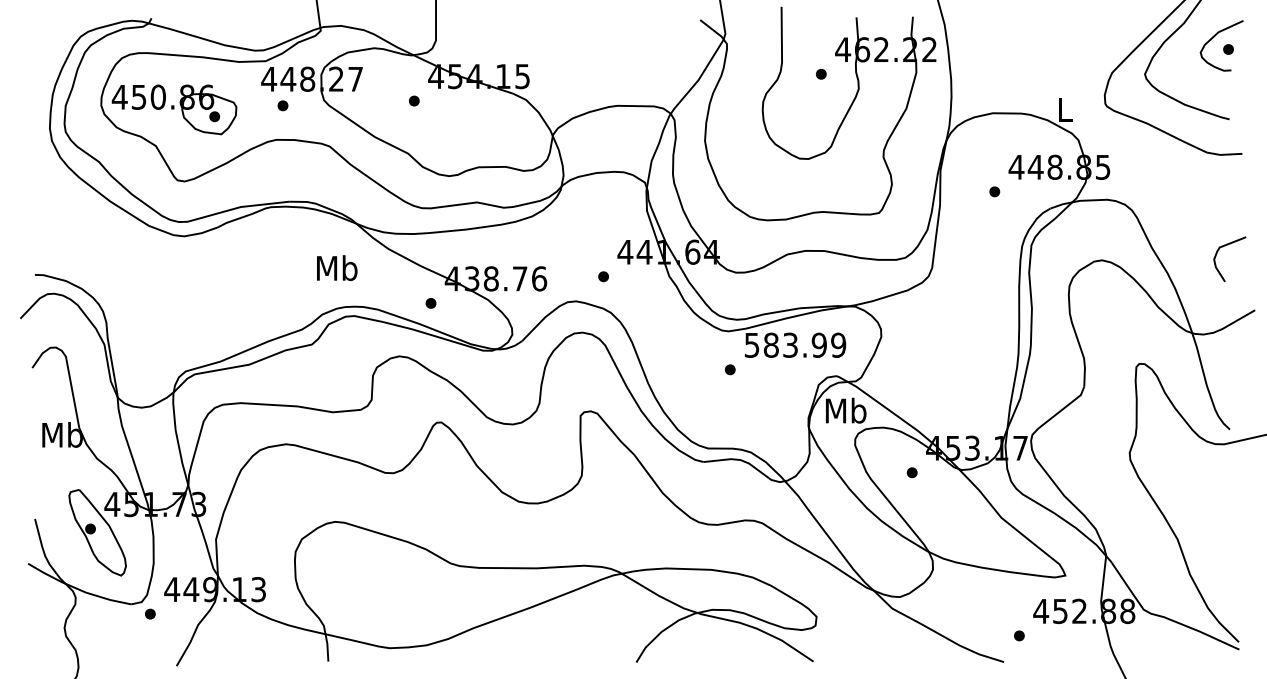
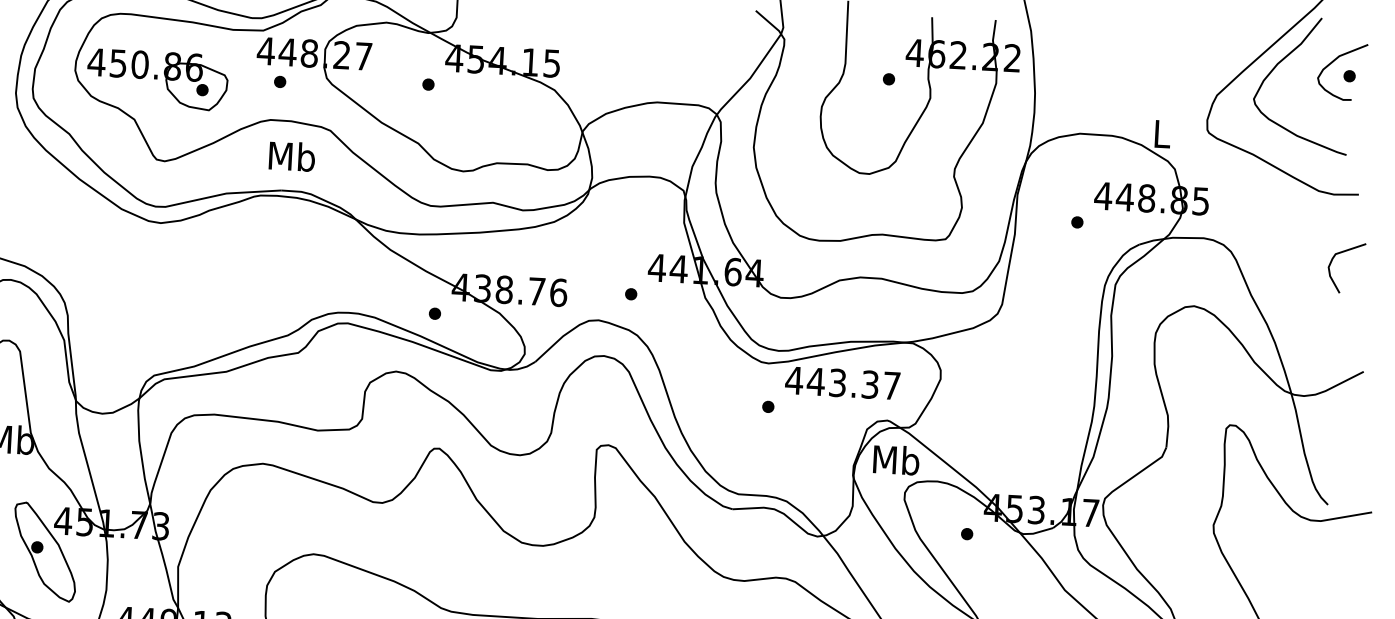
curve: (1217, 254) -> (1332, 261), moved
text: (337, 268) -> (292, 156), moved
text: (795, 344) -> (843, 382), 583.99 -> 443.37

